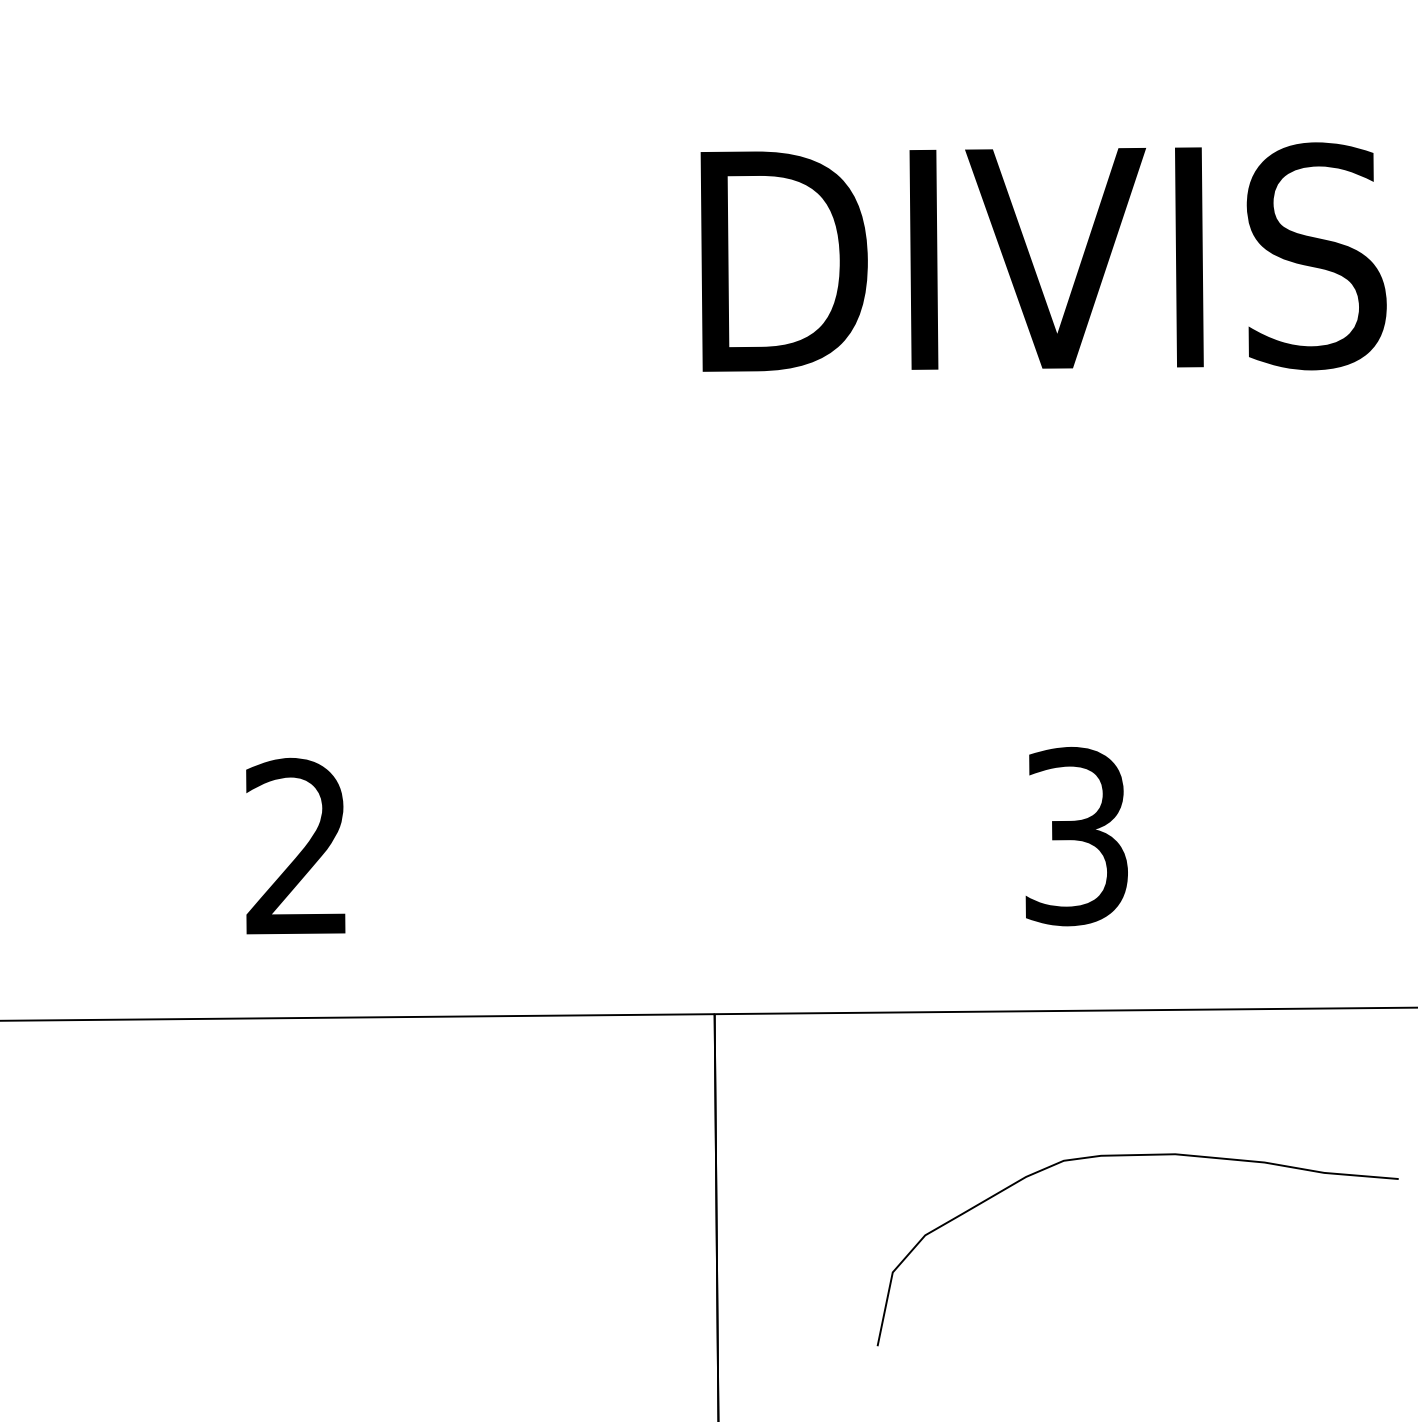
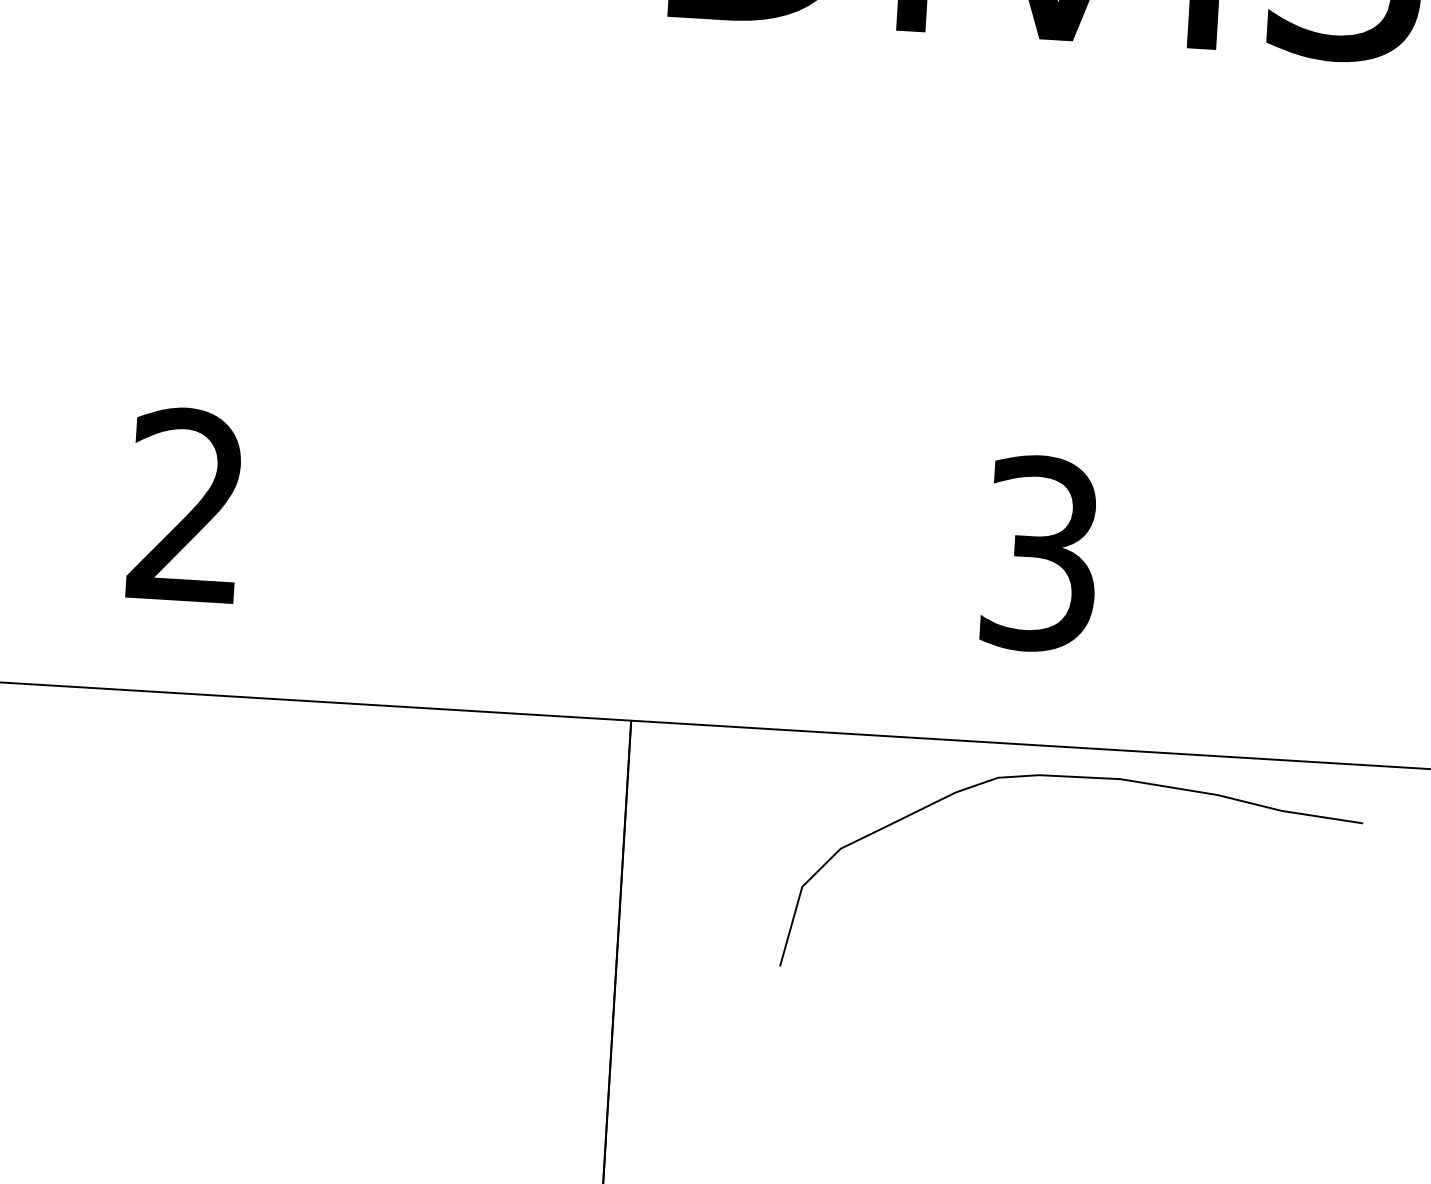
curve: (1131, 1156) -> (1072, 778), moved

